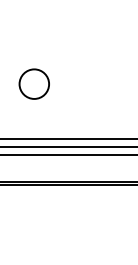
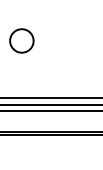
circle: (33, 83) -> (21, 40), moved

